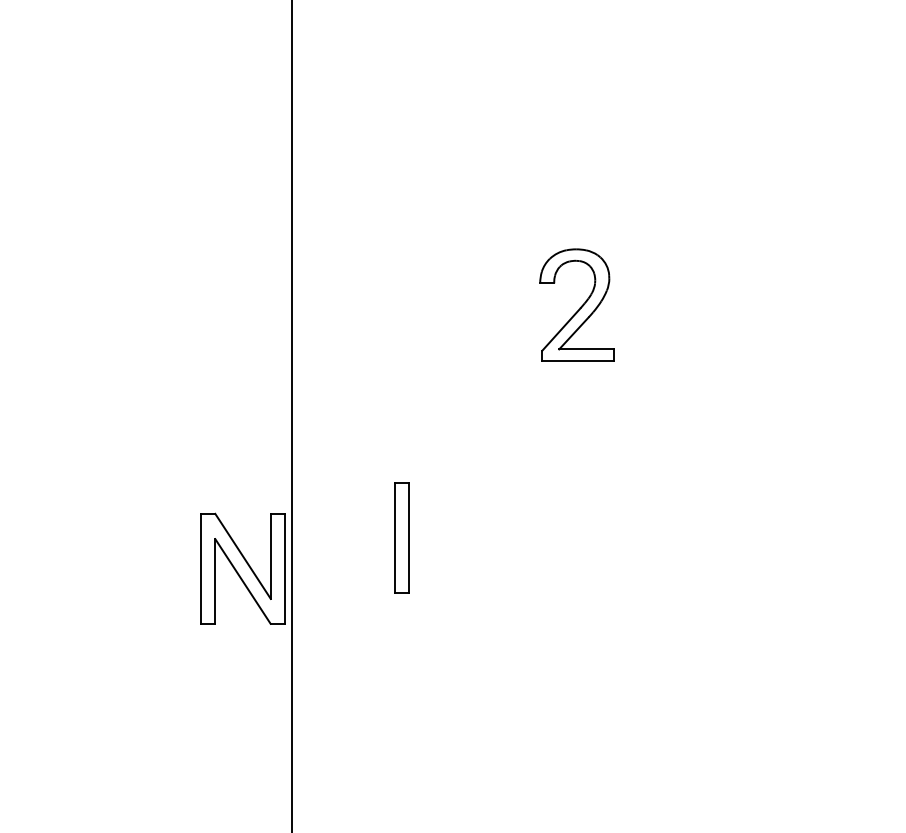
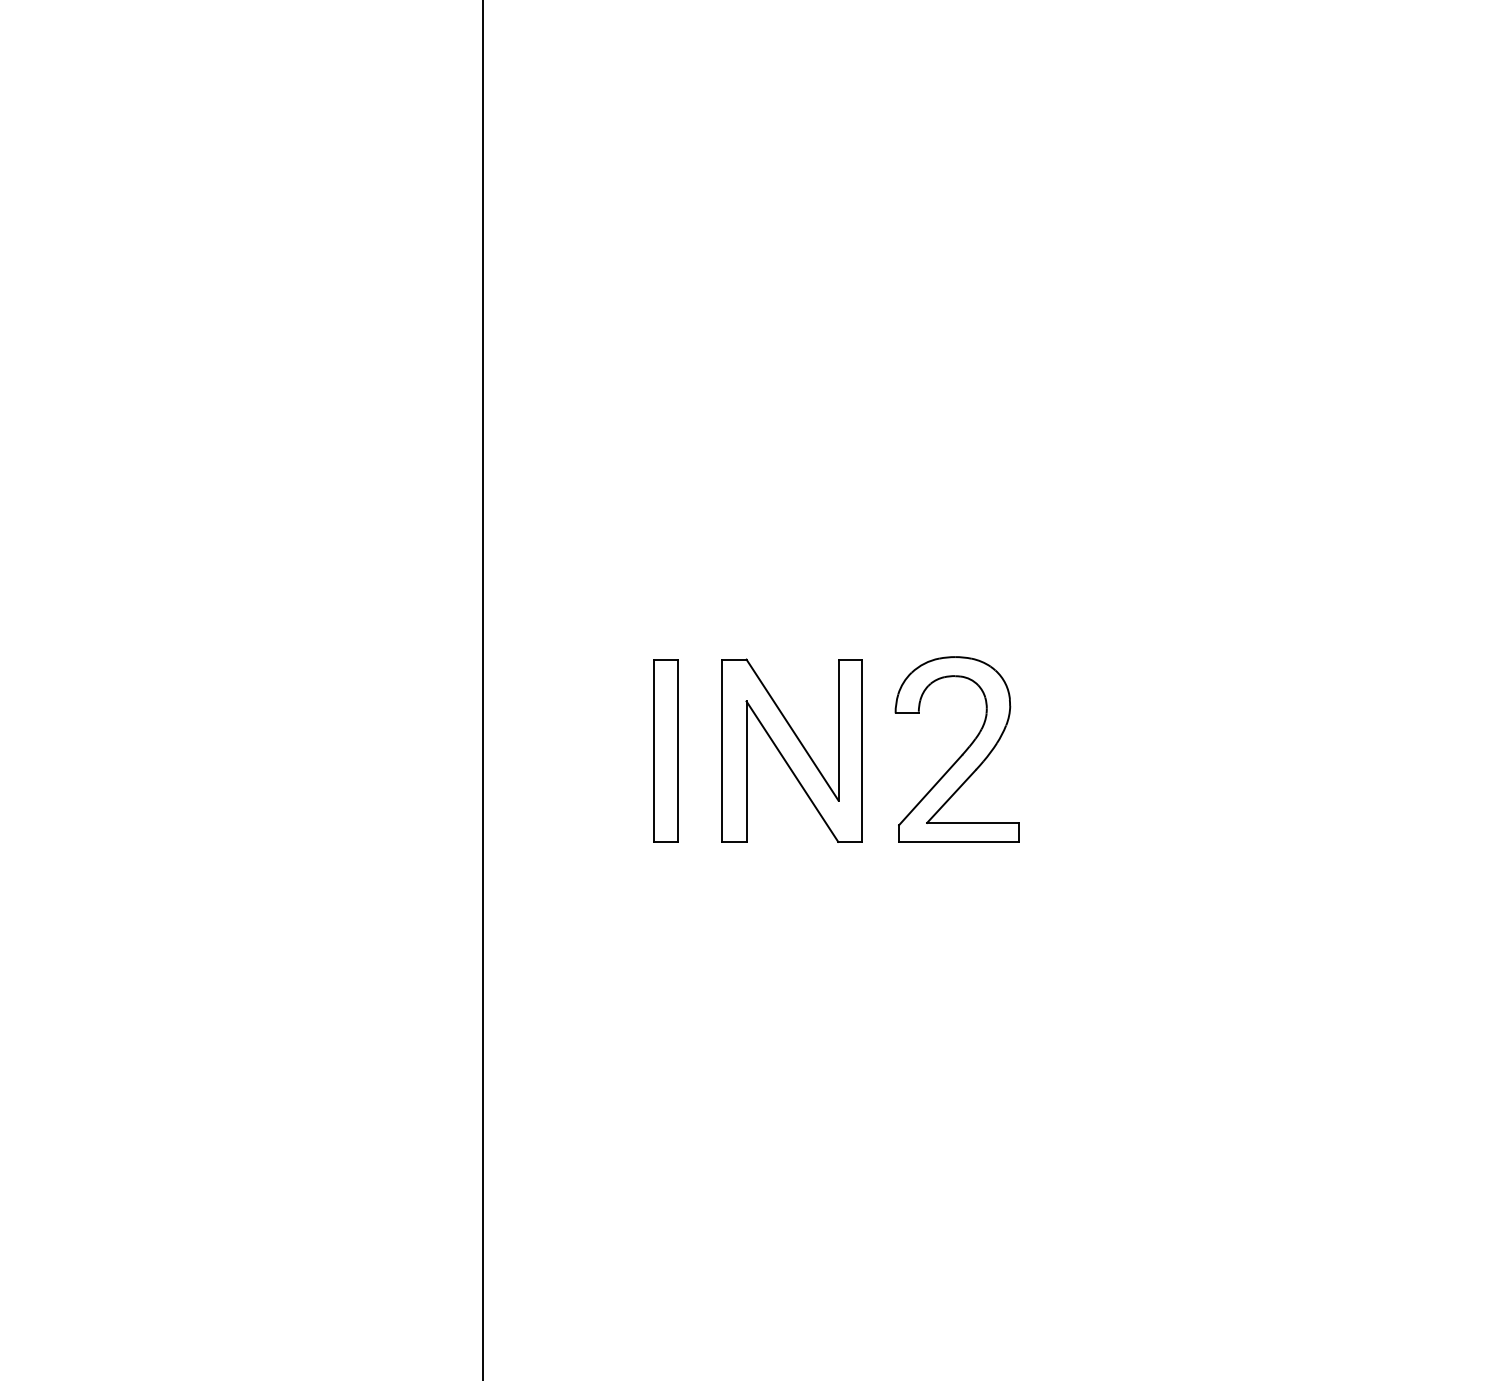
part: (576, 304) -> (955, 748), moved
part: (401, 537) -> (665, 750), moved
part: (242, 568) -> (791, 750), moved

